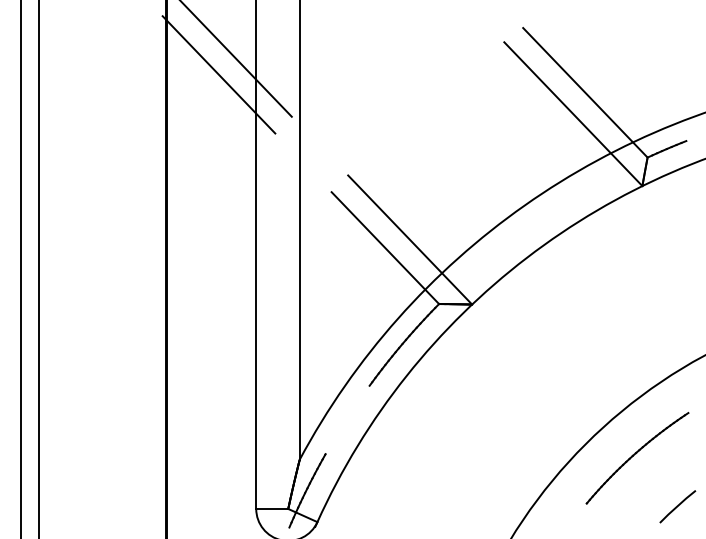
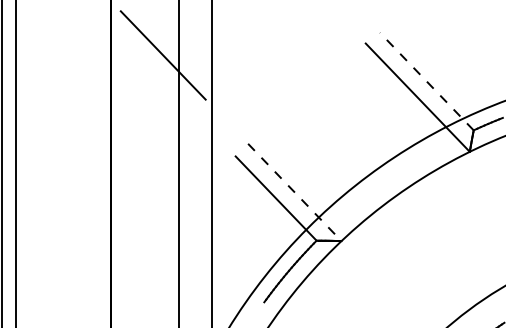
line: (218, 74) -> (150, 67), removed
line: (585, 92) -> (426, 81), solid -> dashed
line: (410, 240) -> (295, 192), solid -> dashed

